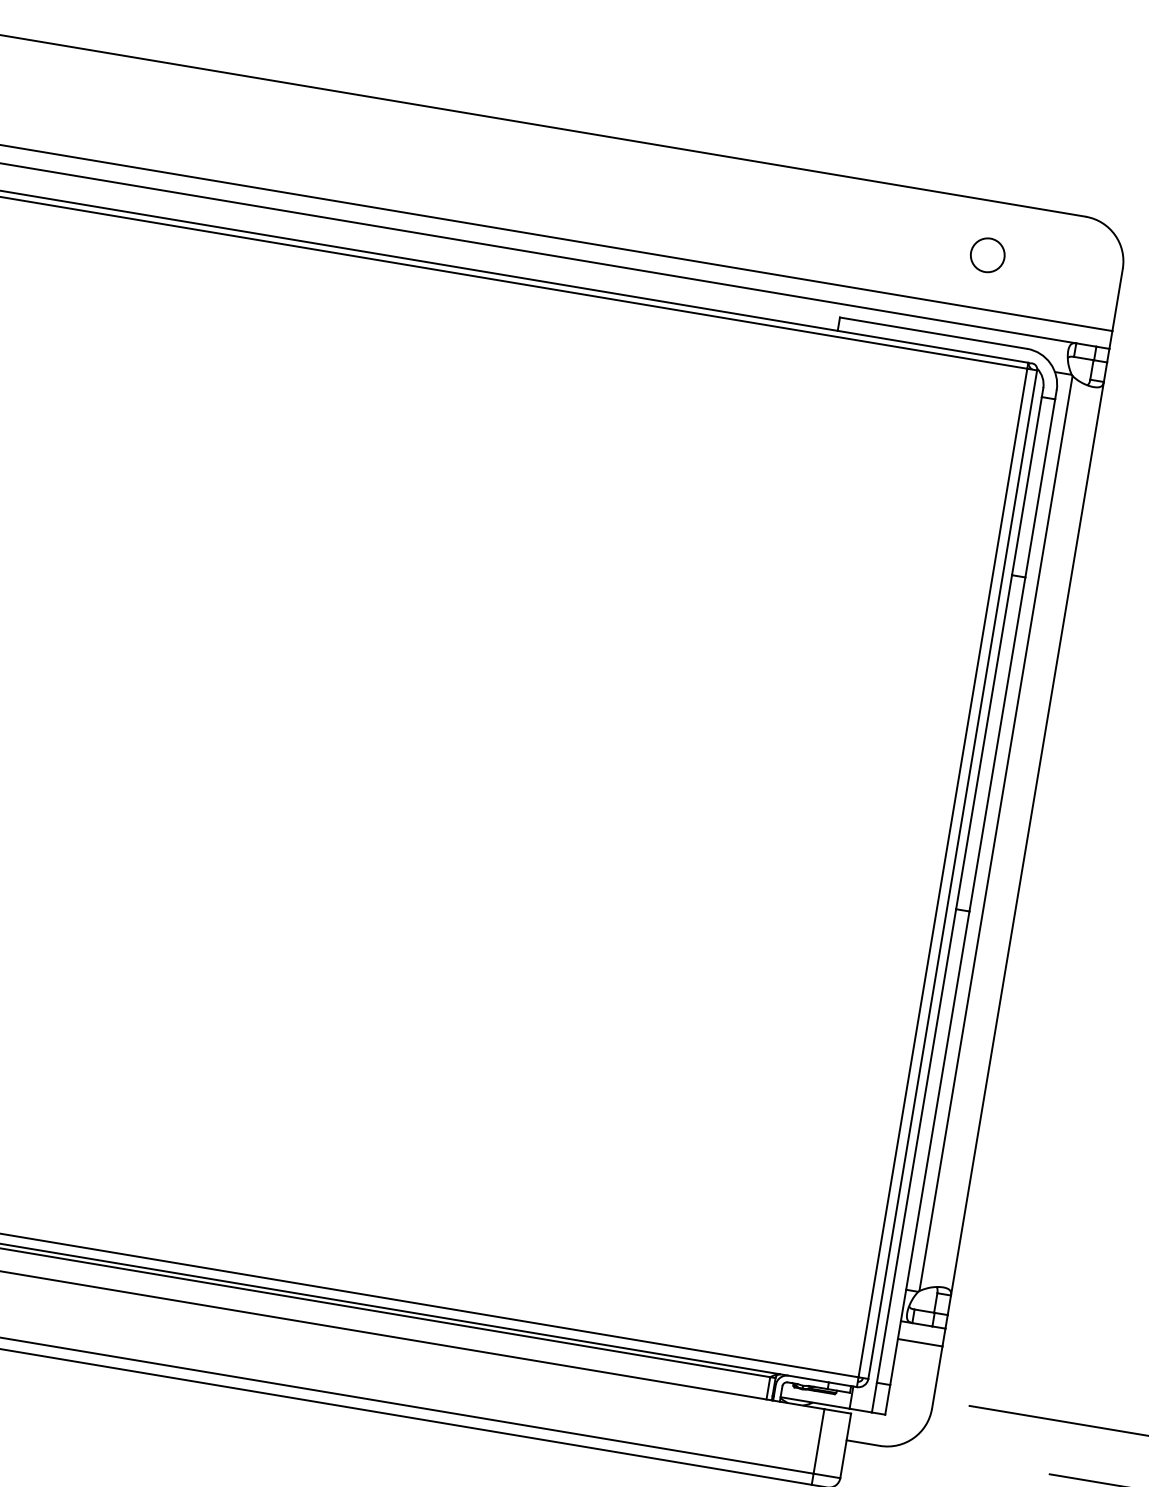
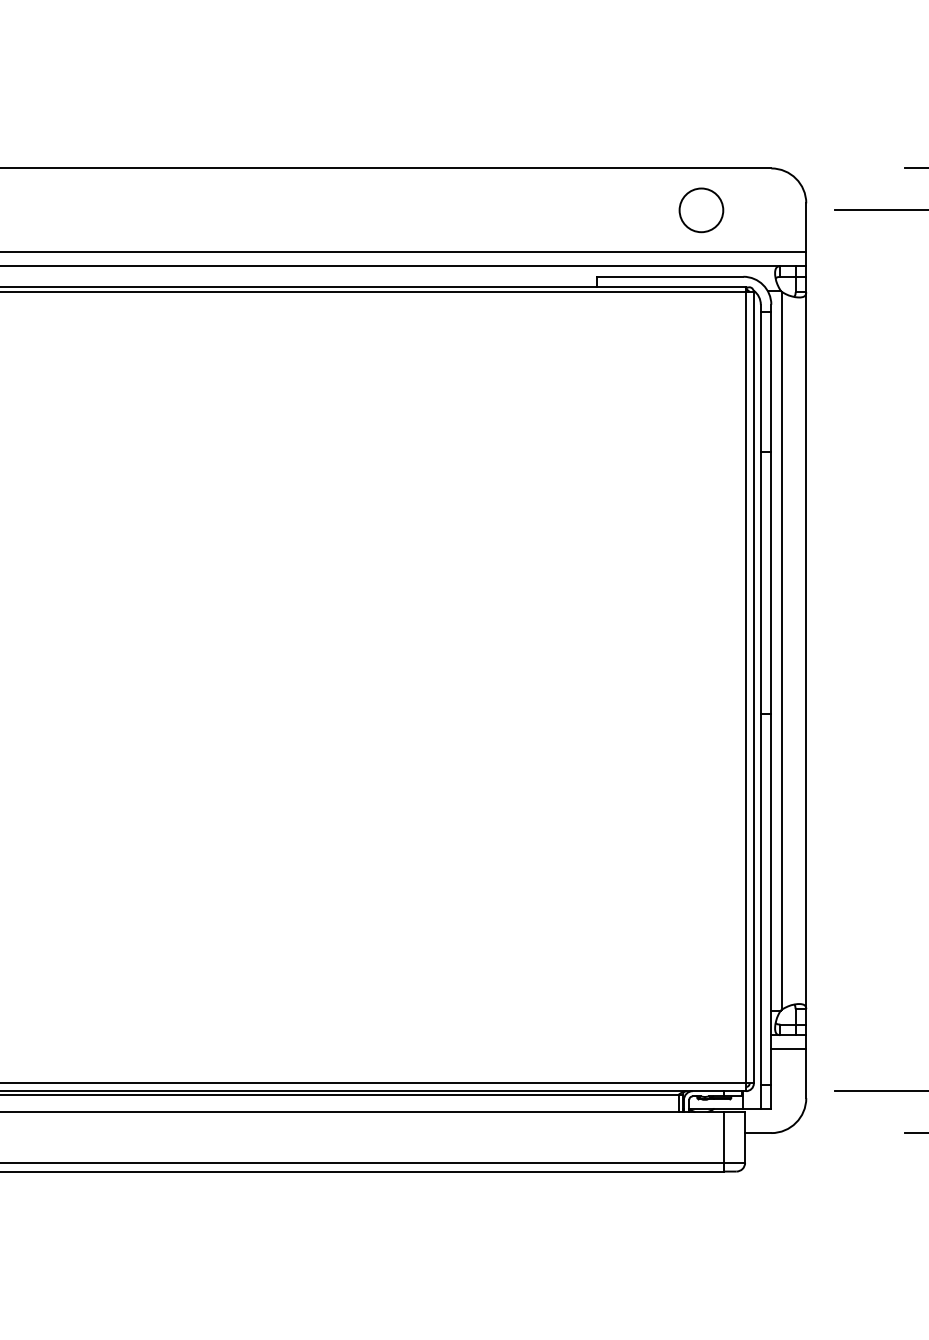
circle: (987, 255) -> (701, 210), size x1.67

